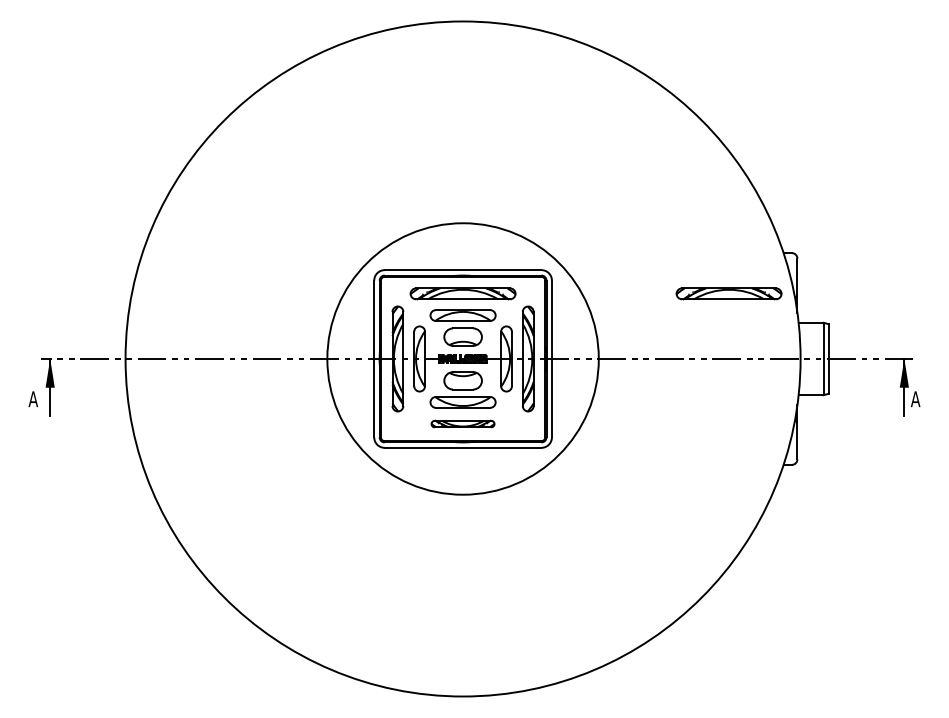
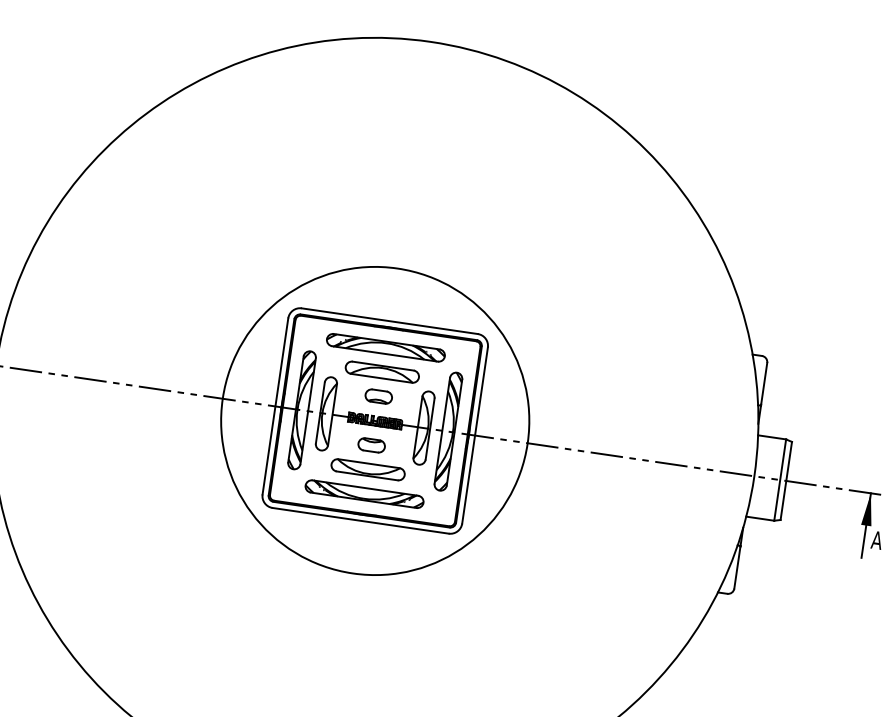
part: (728, 293) -> (684, 390), removed
part: (462, 337) -> (378, 396), size x0.62
part: (462, 380) -> (371, 445), size x0.62
part: (462, 423) -> (364, 493), size x1.67

